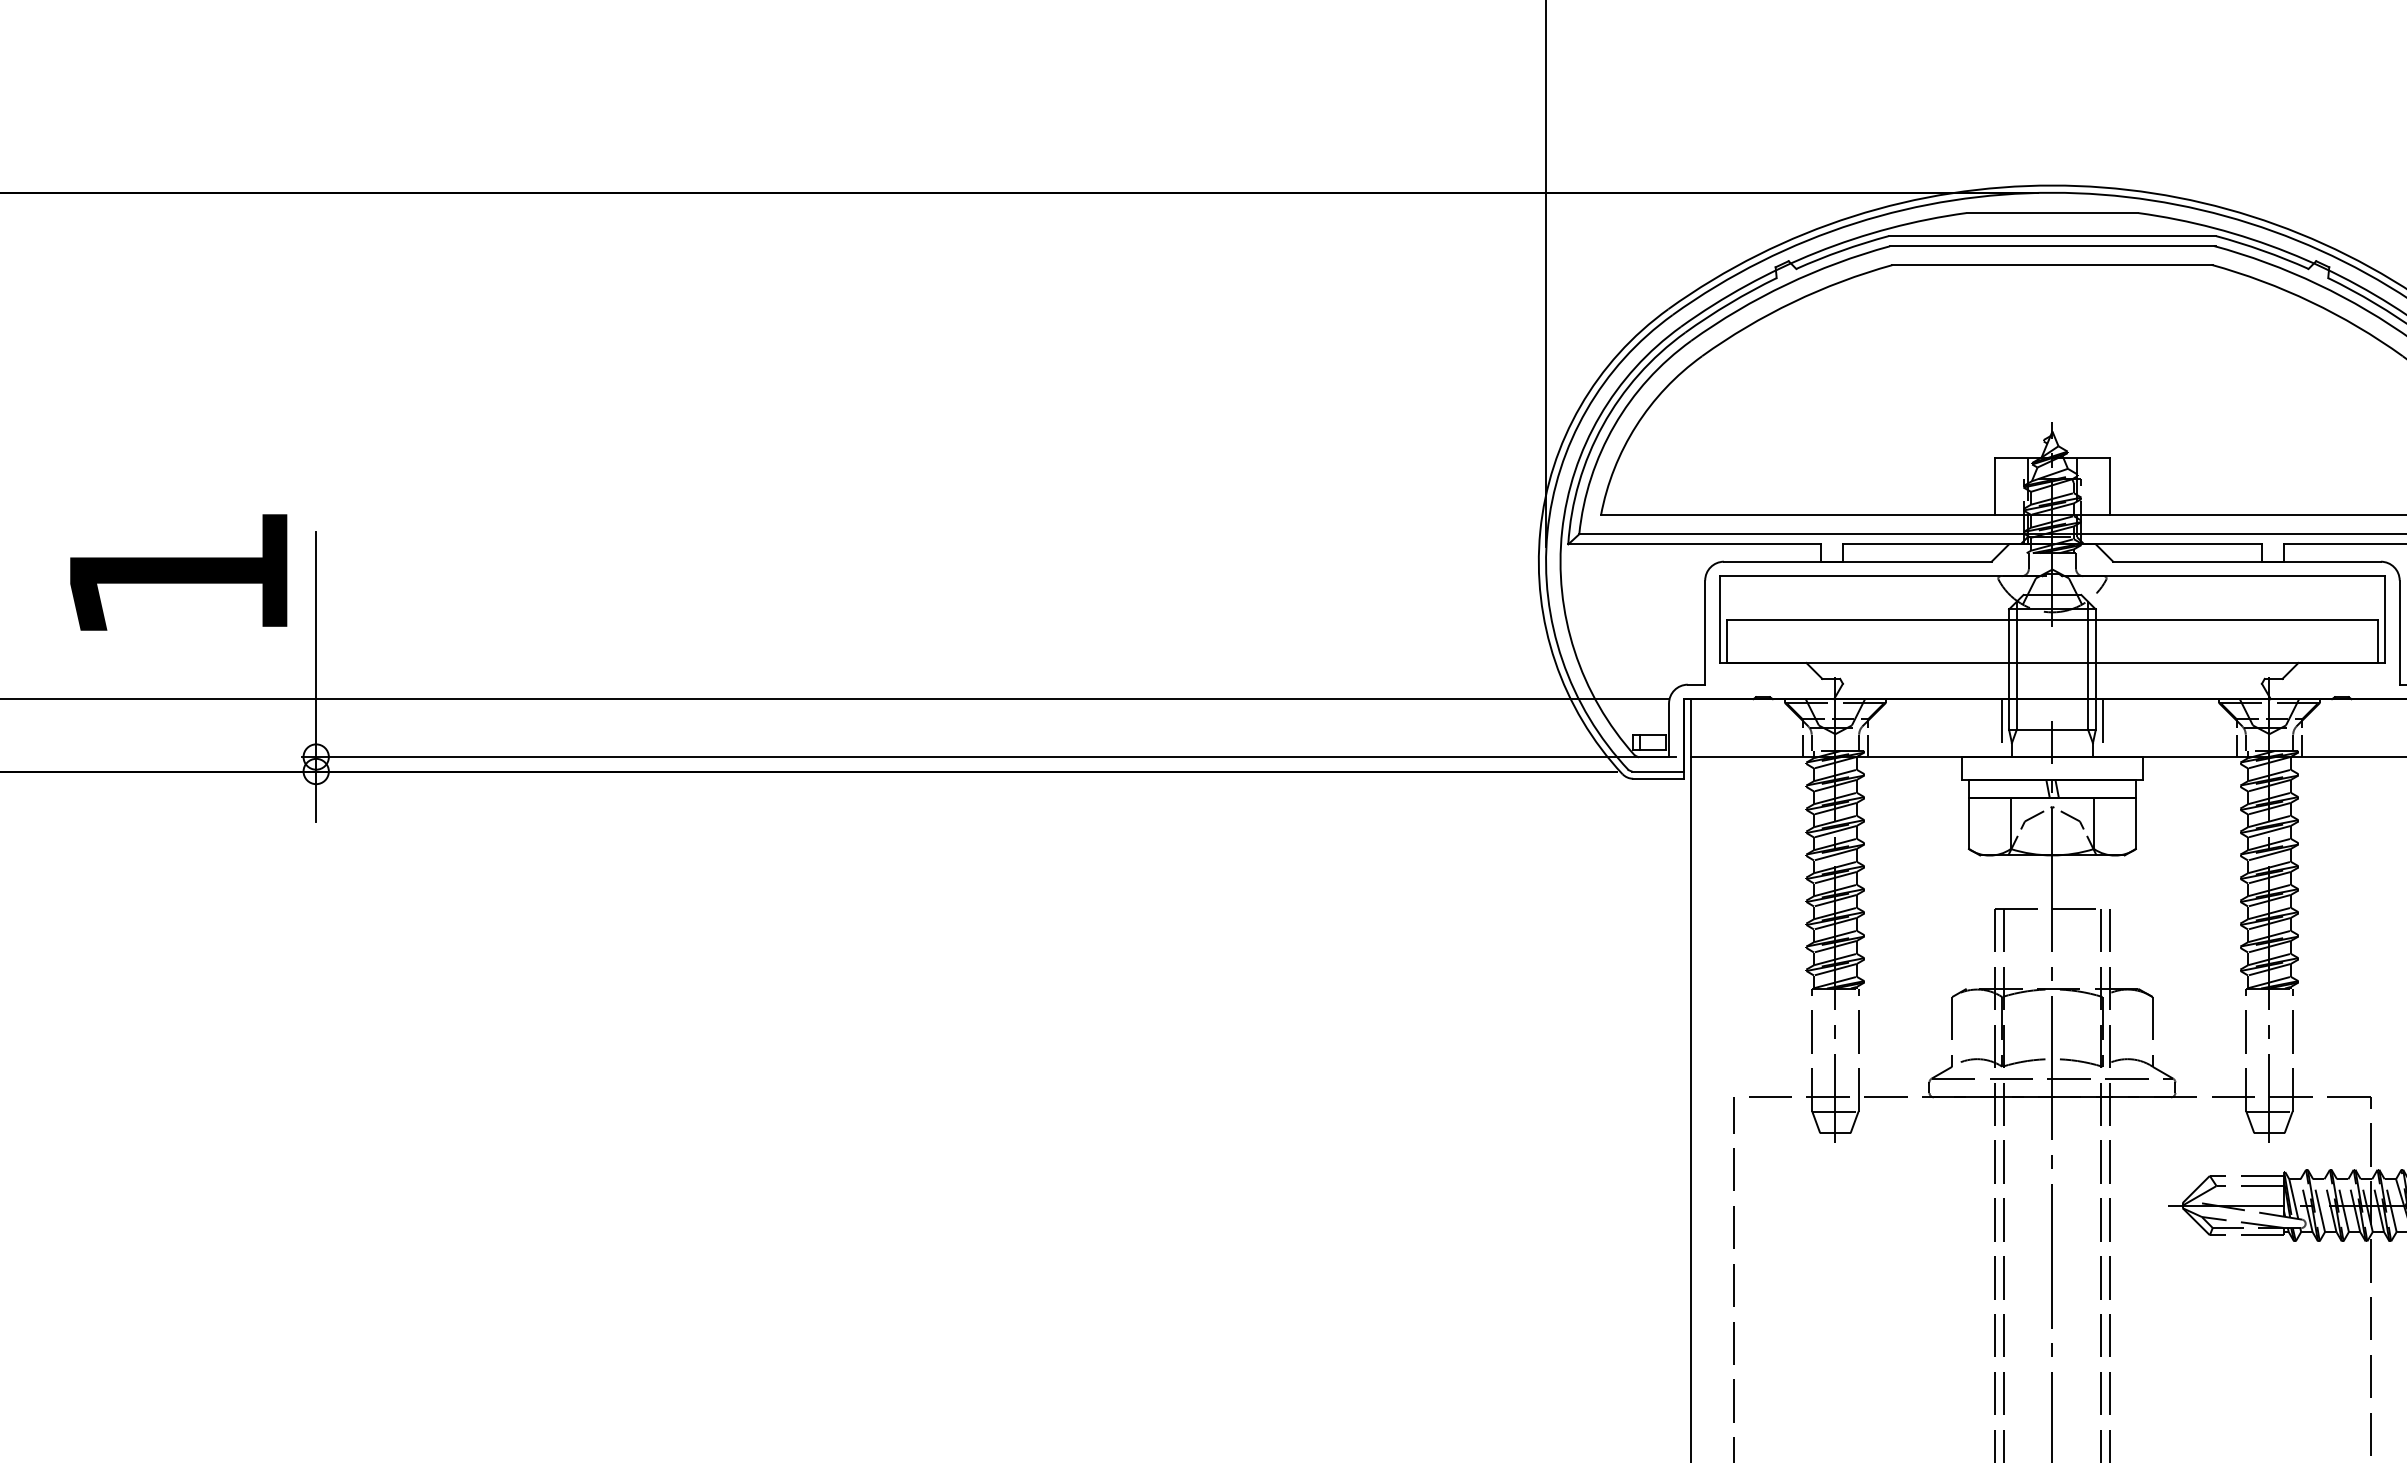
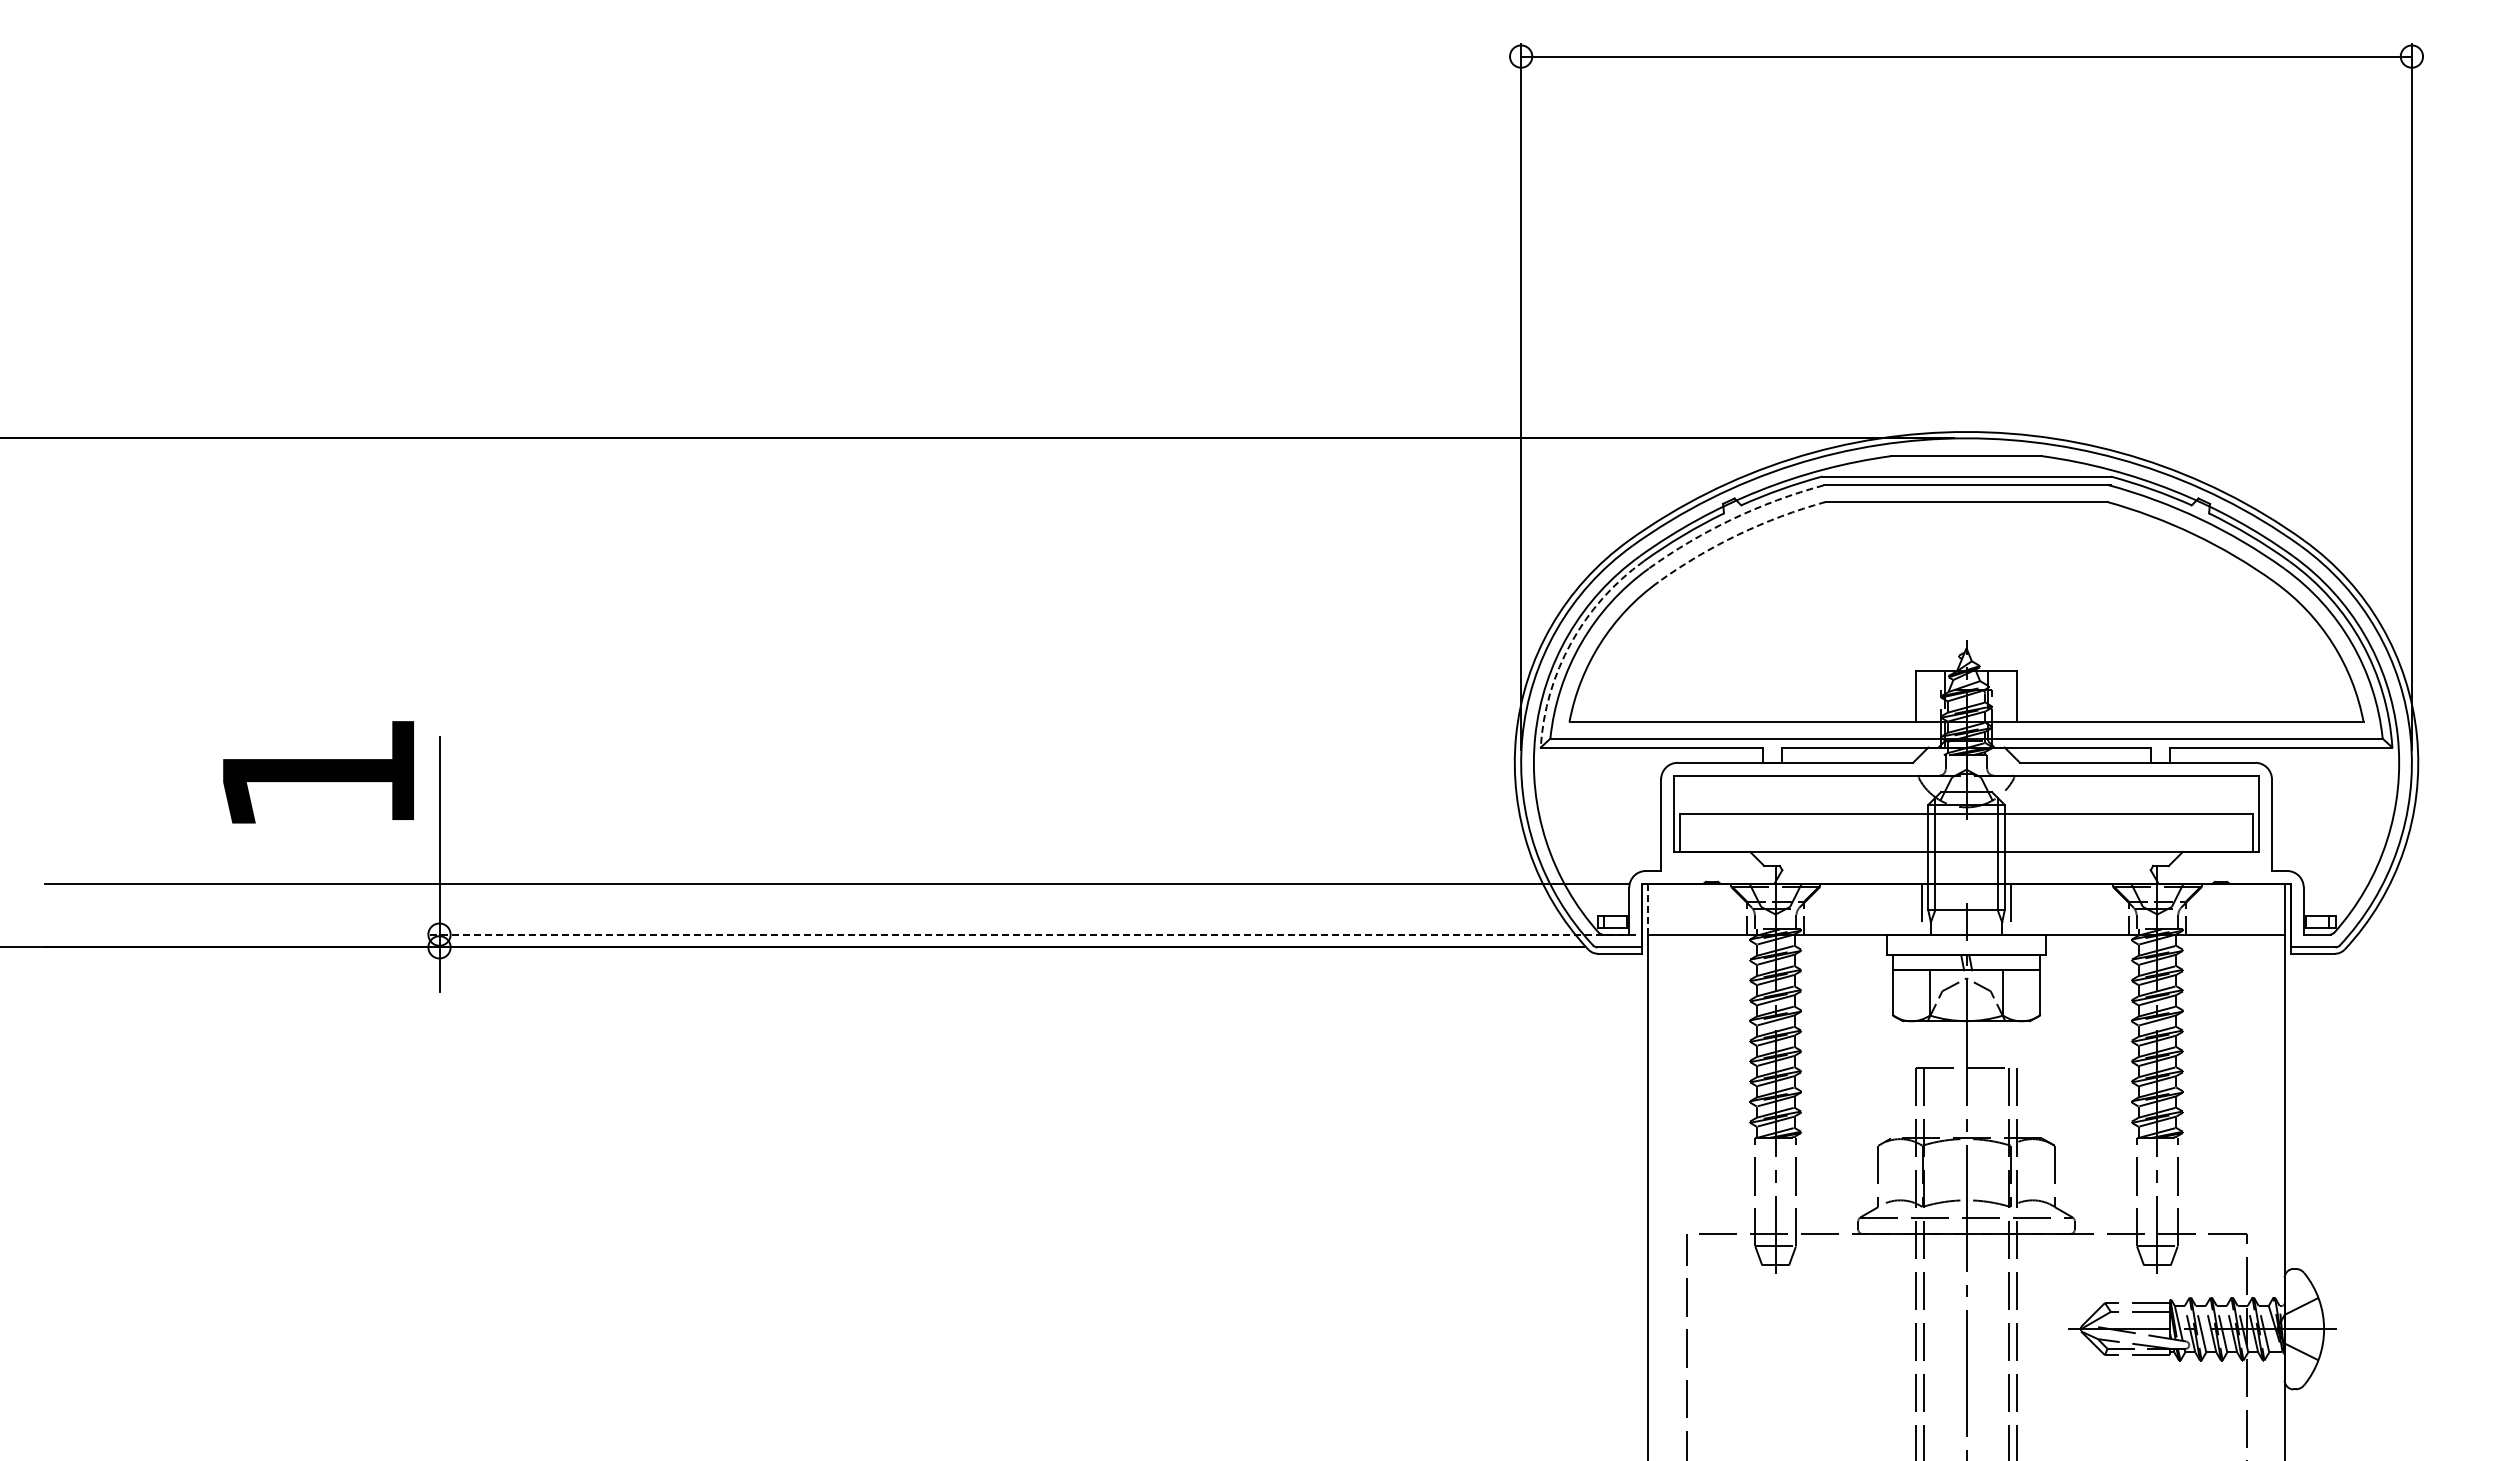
arc: (1786, 285) -> (1732, 519), solid -> dashed
arc: (1793, 302) -> (1738, 534), solid -> dashed
arc: (1603, 424) -> (1571, 642), solid -> dashed
line: (1690, 727) -> (1648, 908), solid -> dashed
line: (988, 756) -> (1030, 934), solid -> dashed

